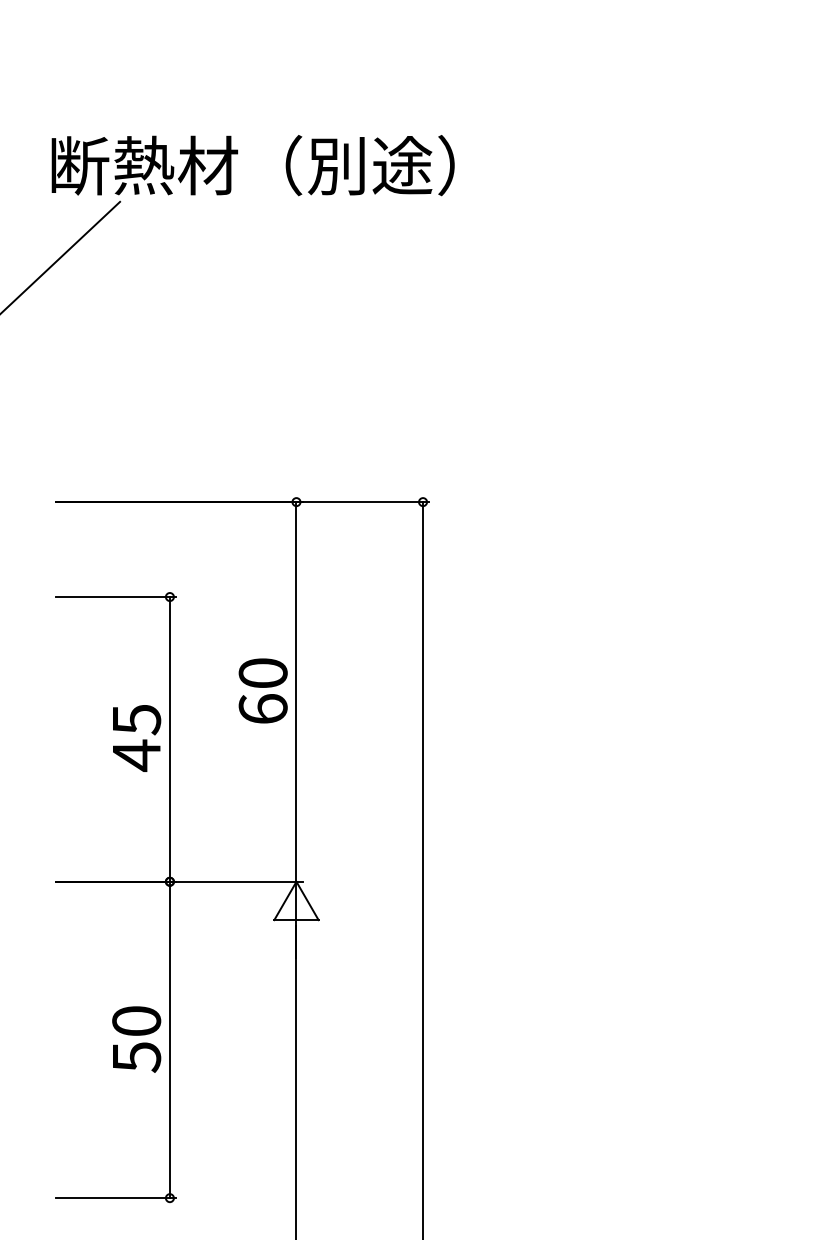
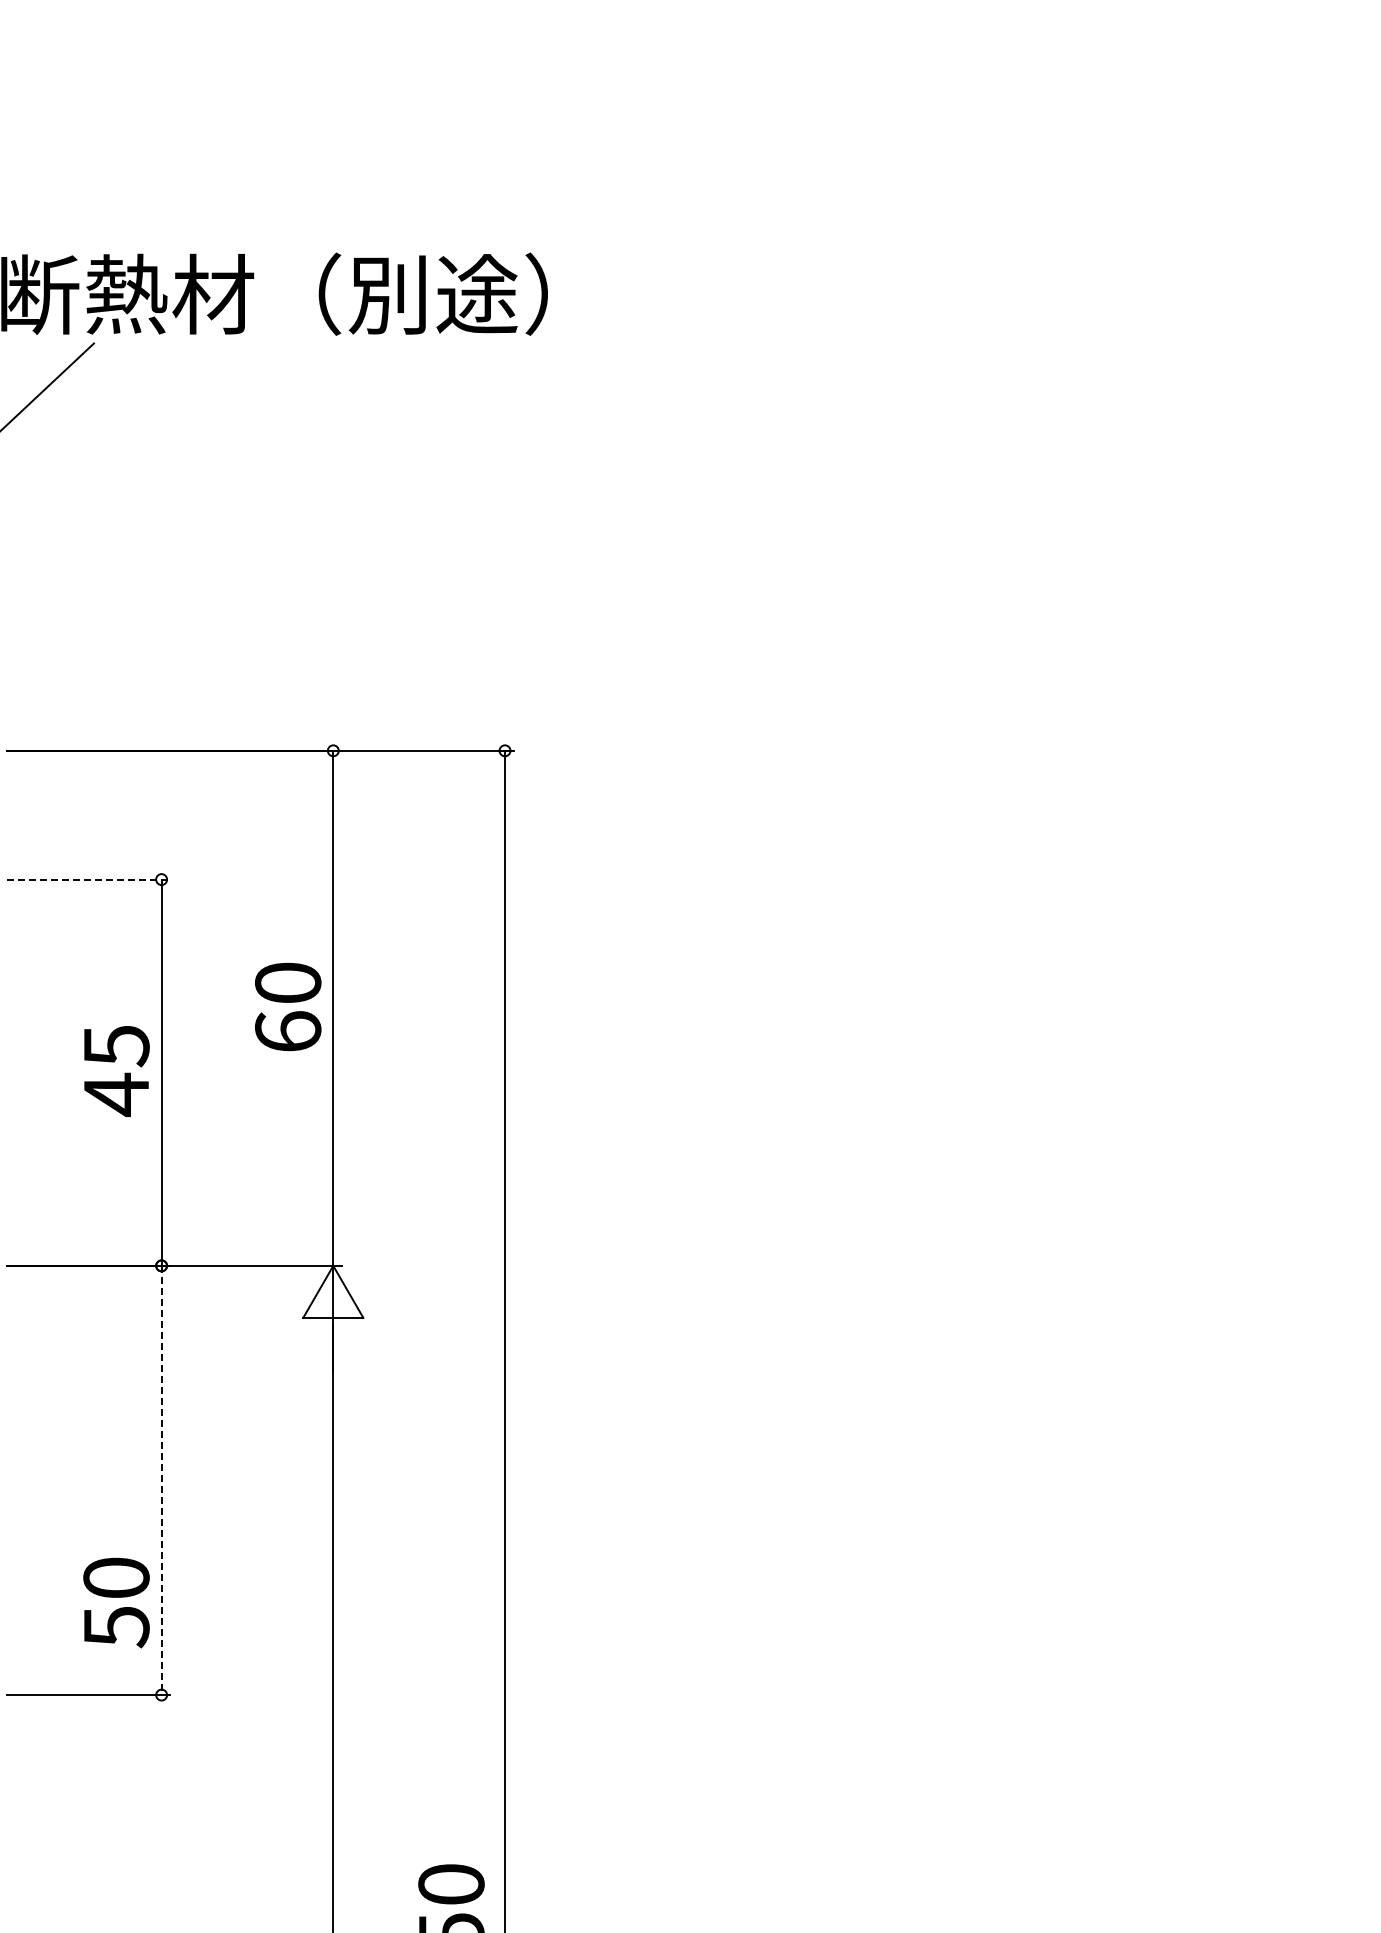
line: (116, 596) -> (88, 879), solid -> dashed
text: (136, 1039) -> (116, 1602), moved
line: (169, 1039) -> (161, 1480), solid -> dashed

